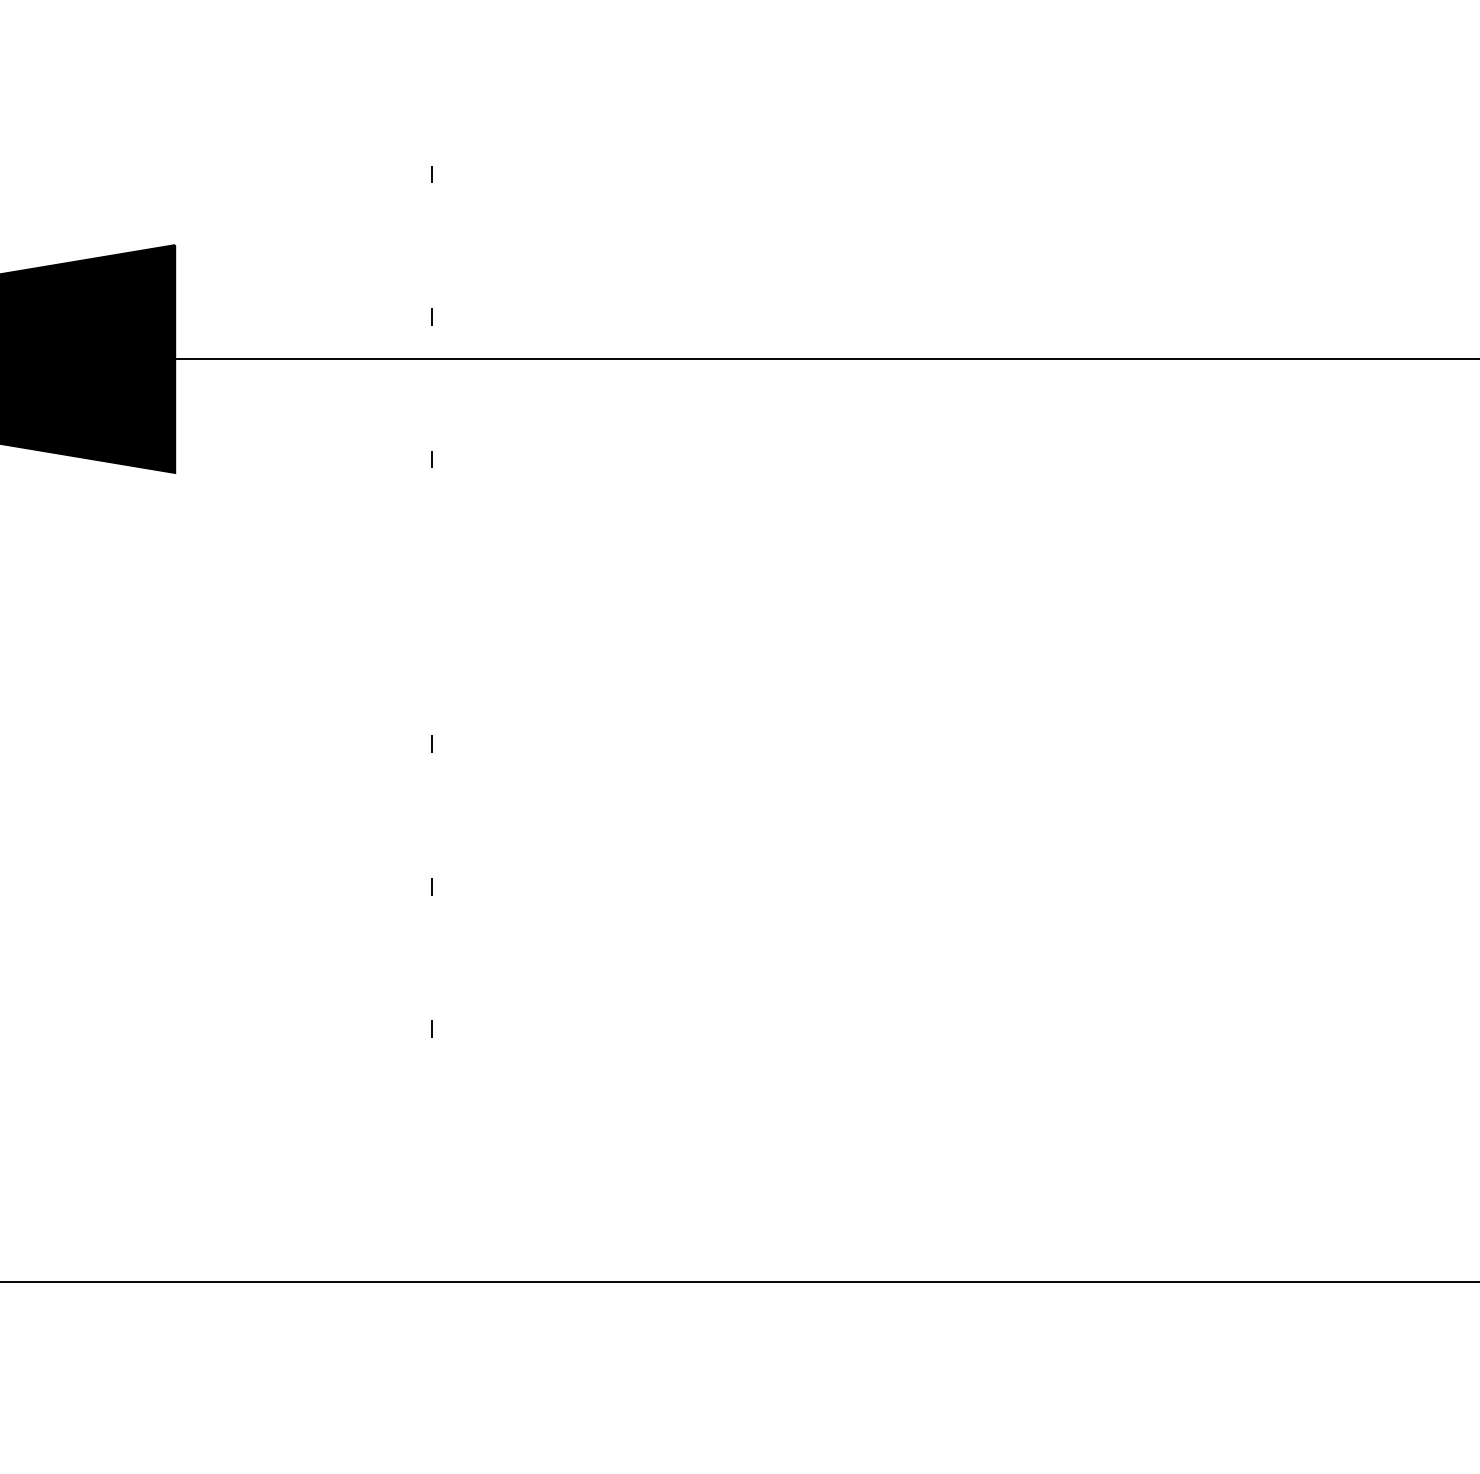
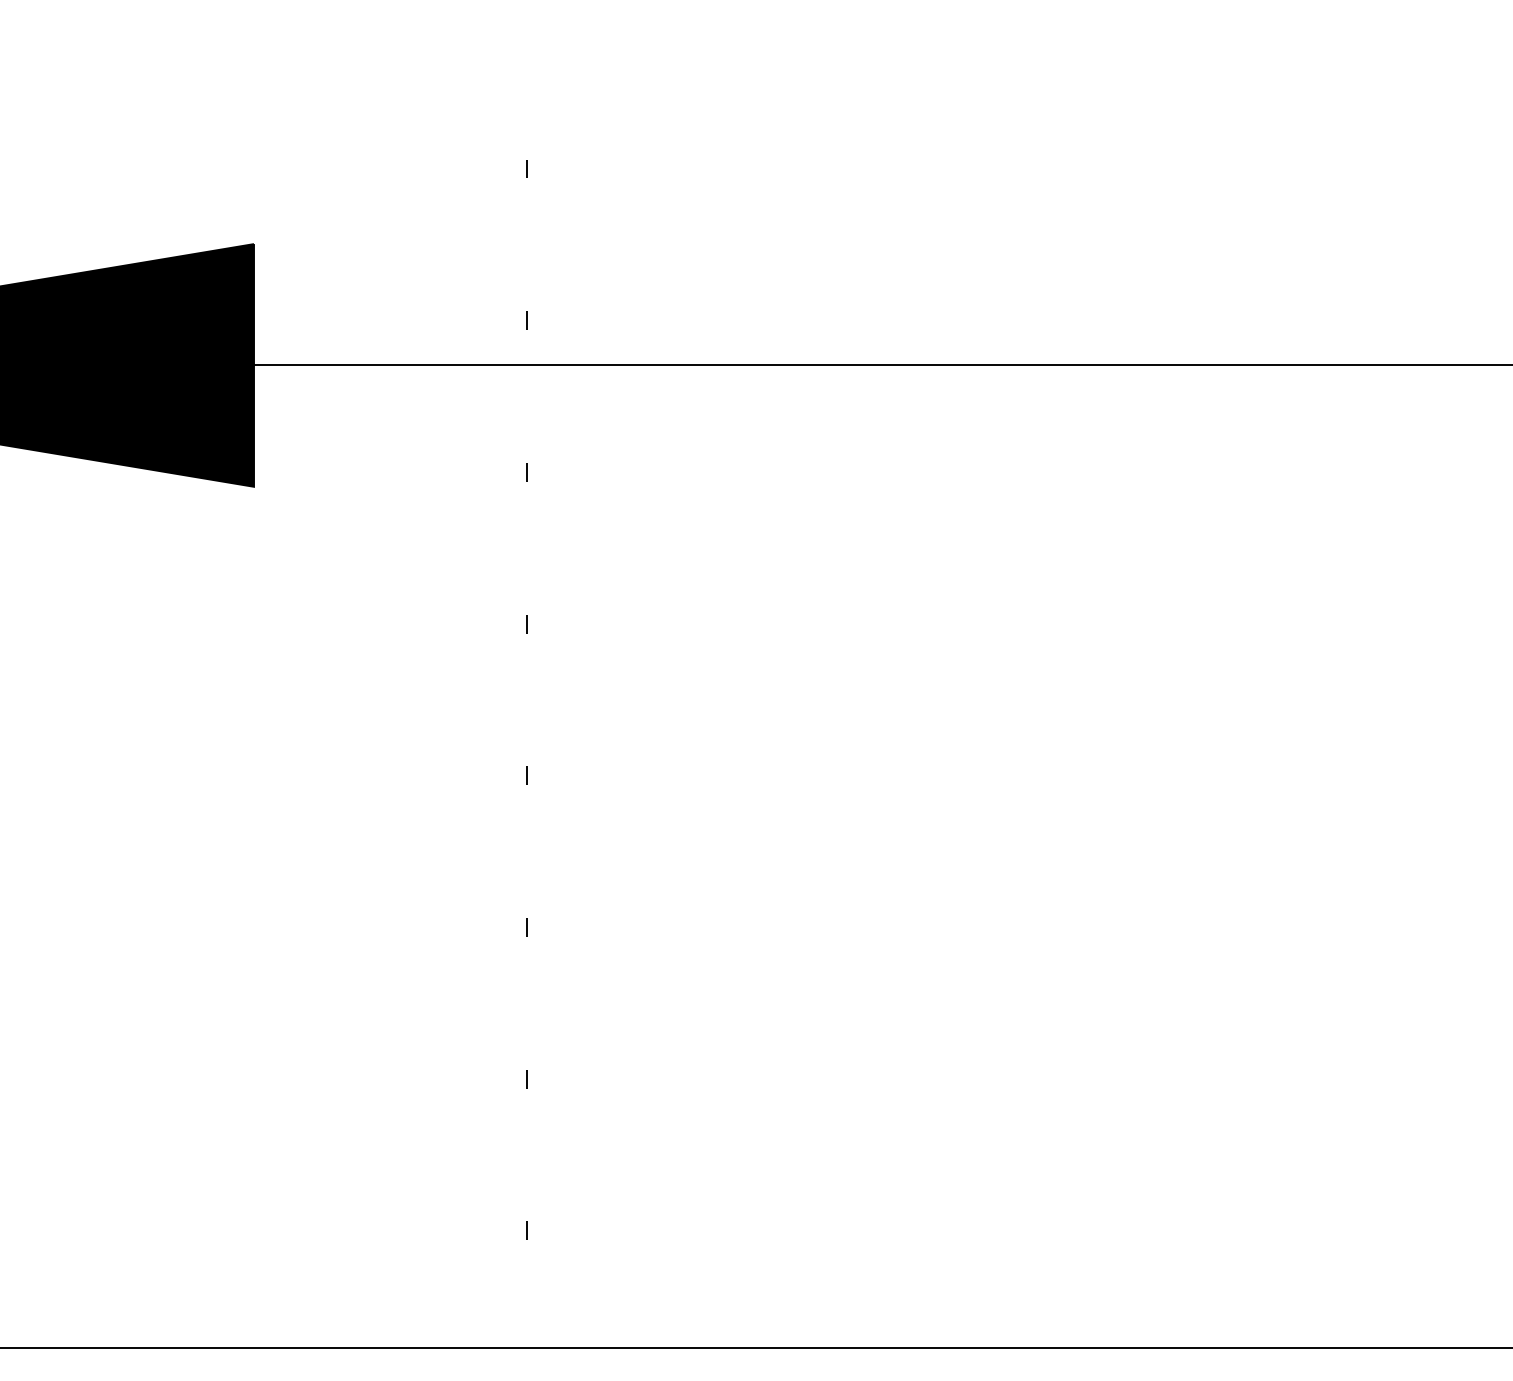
line: (431, 601) -> (526, 623), added
line: (431, 1171) -> (526, 1230), added

